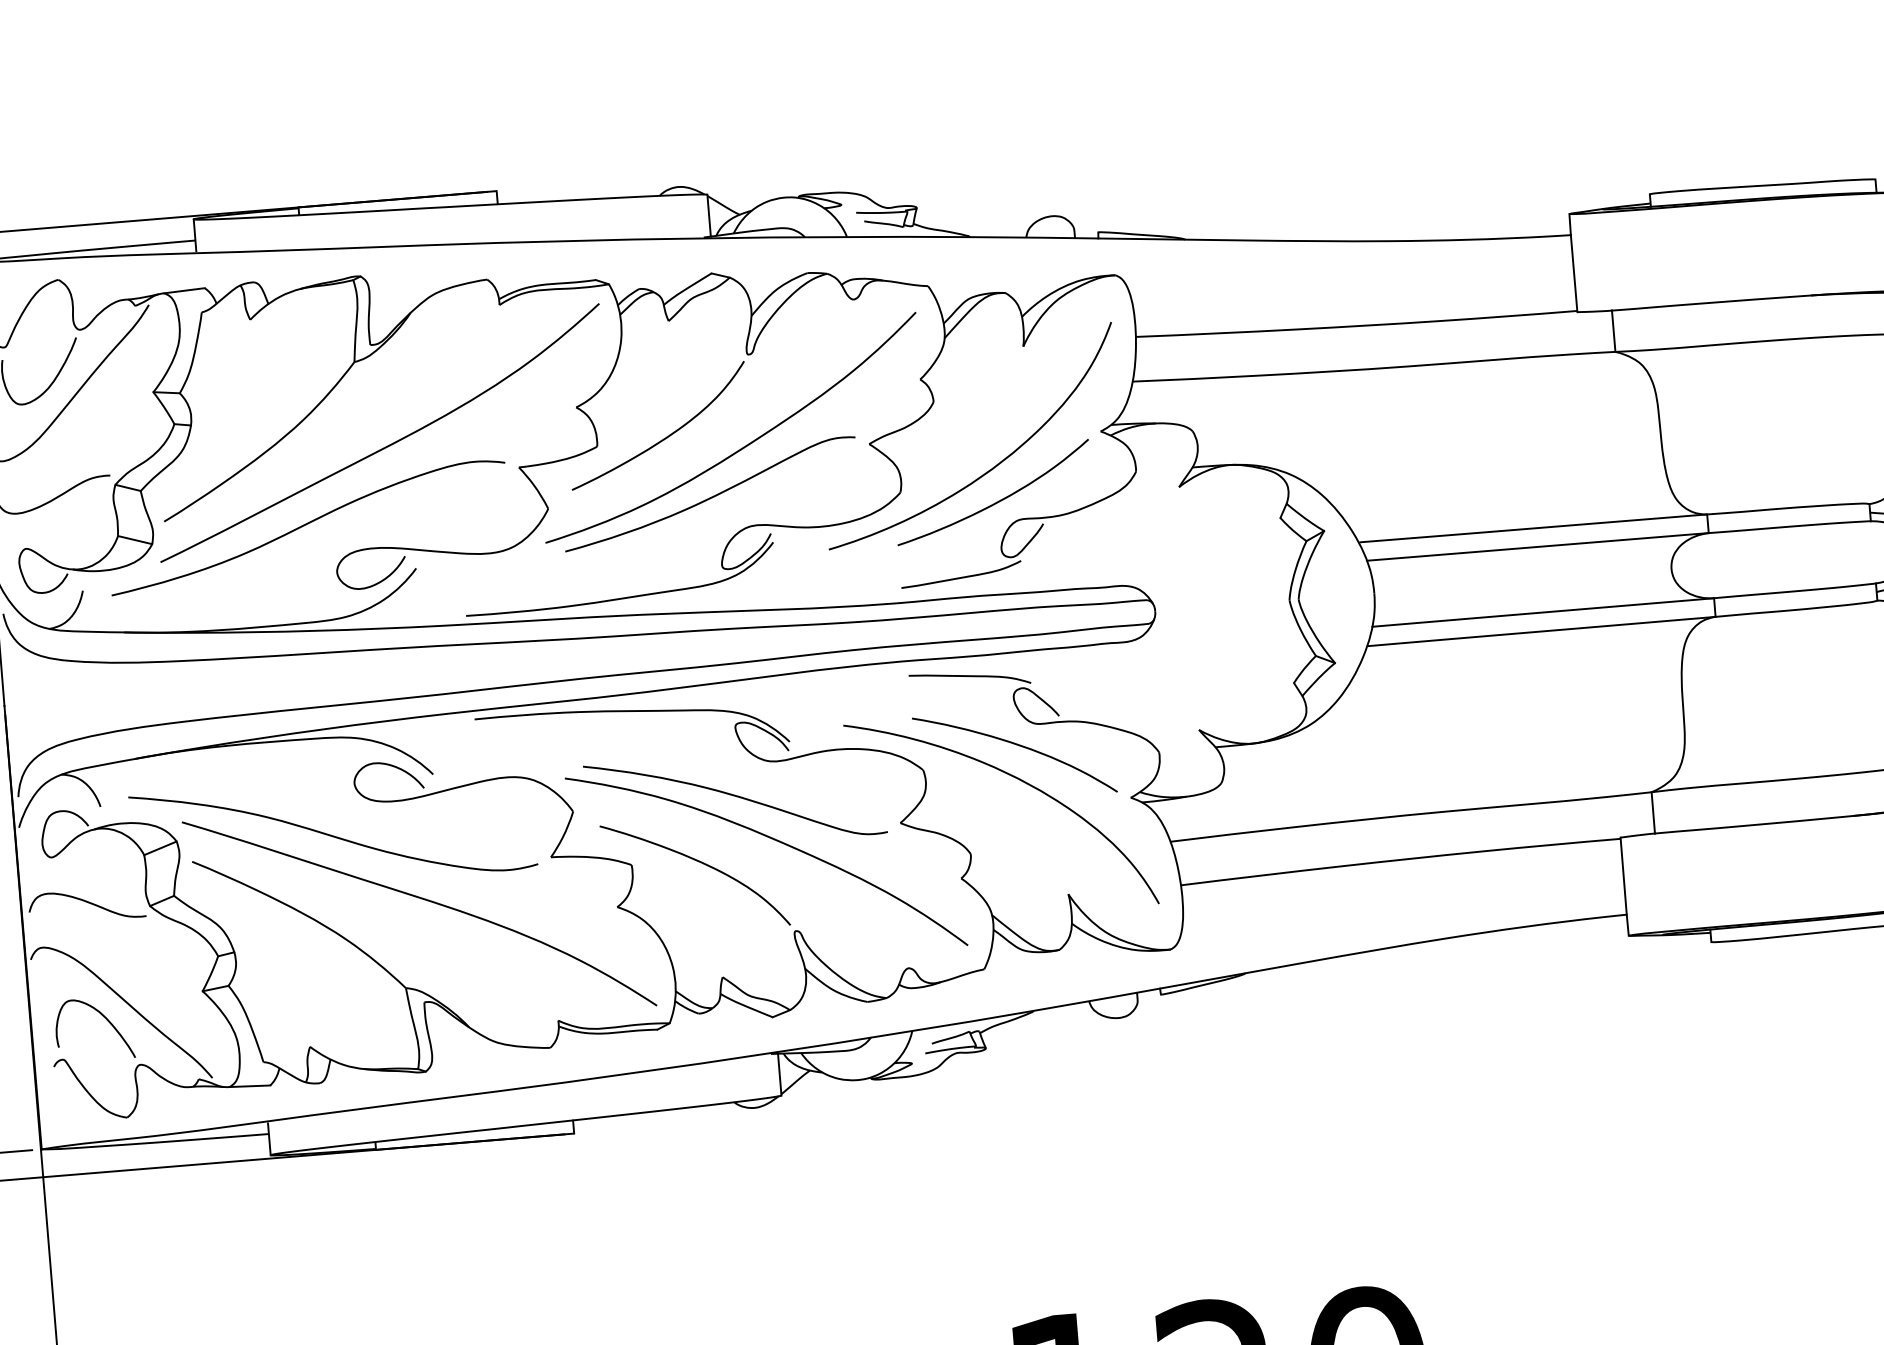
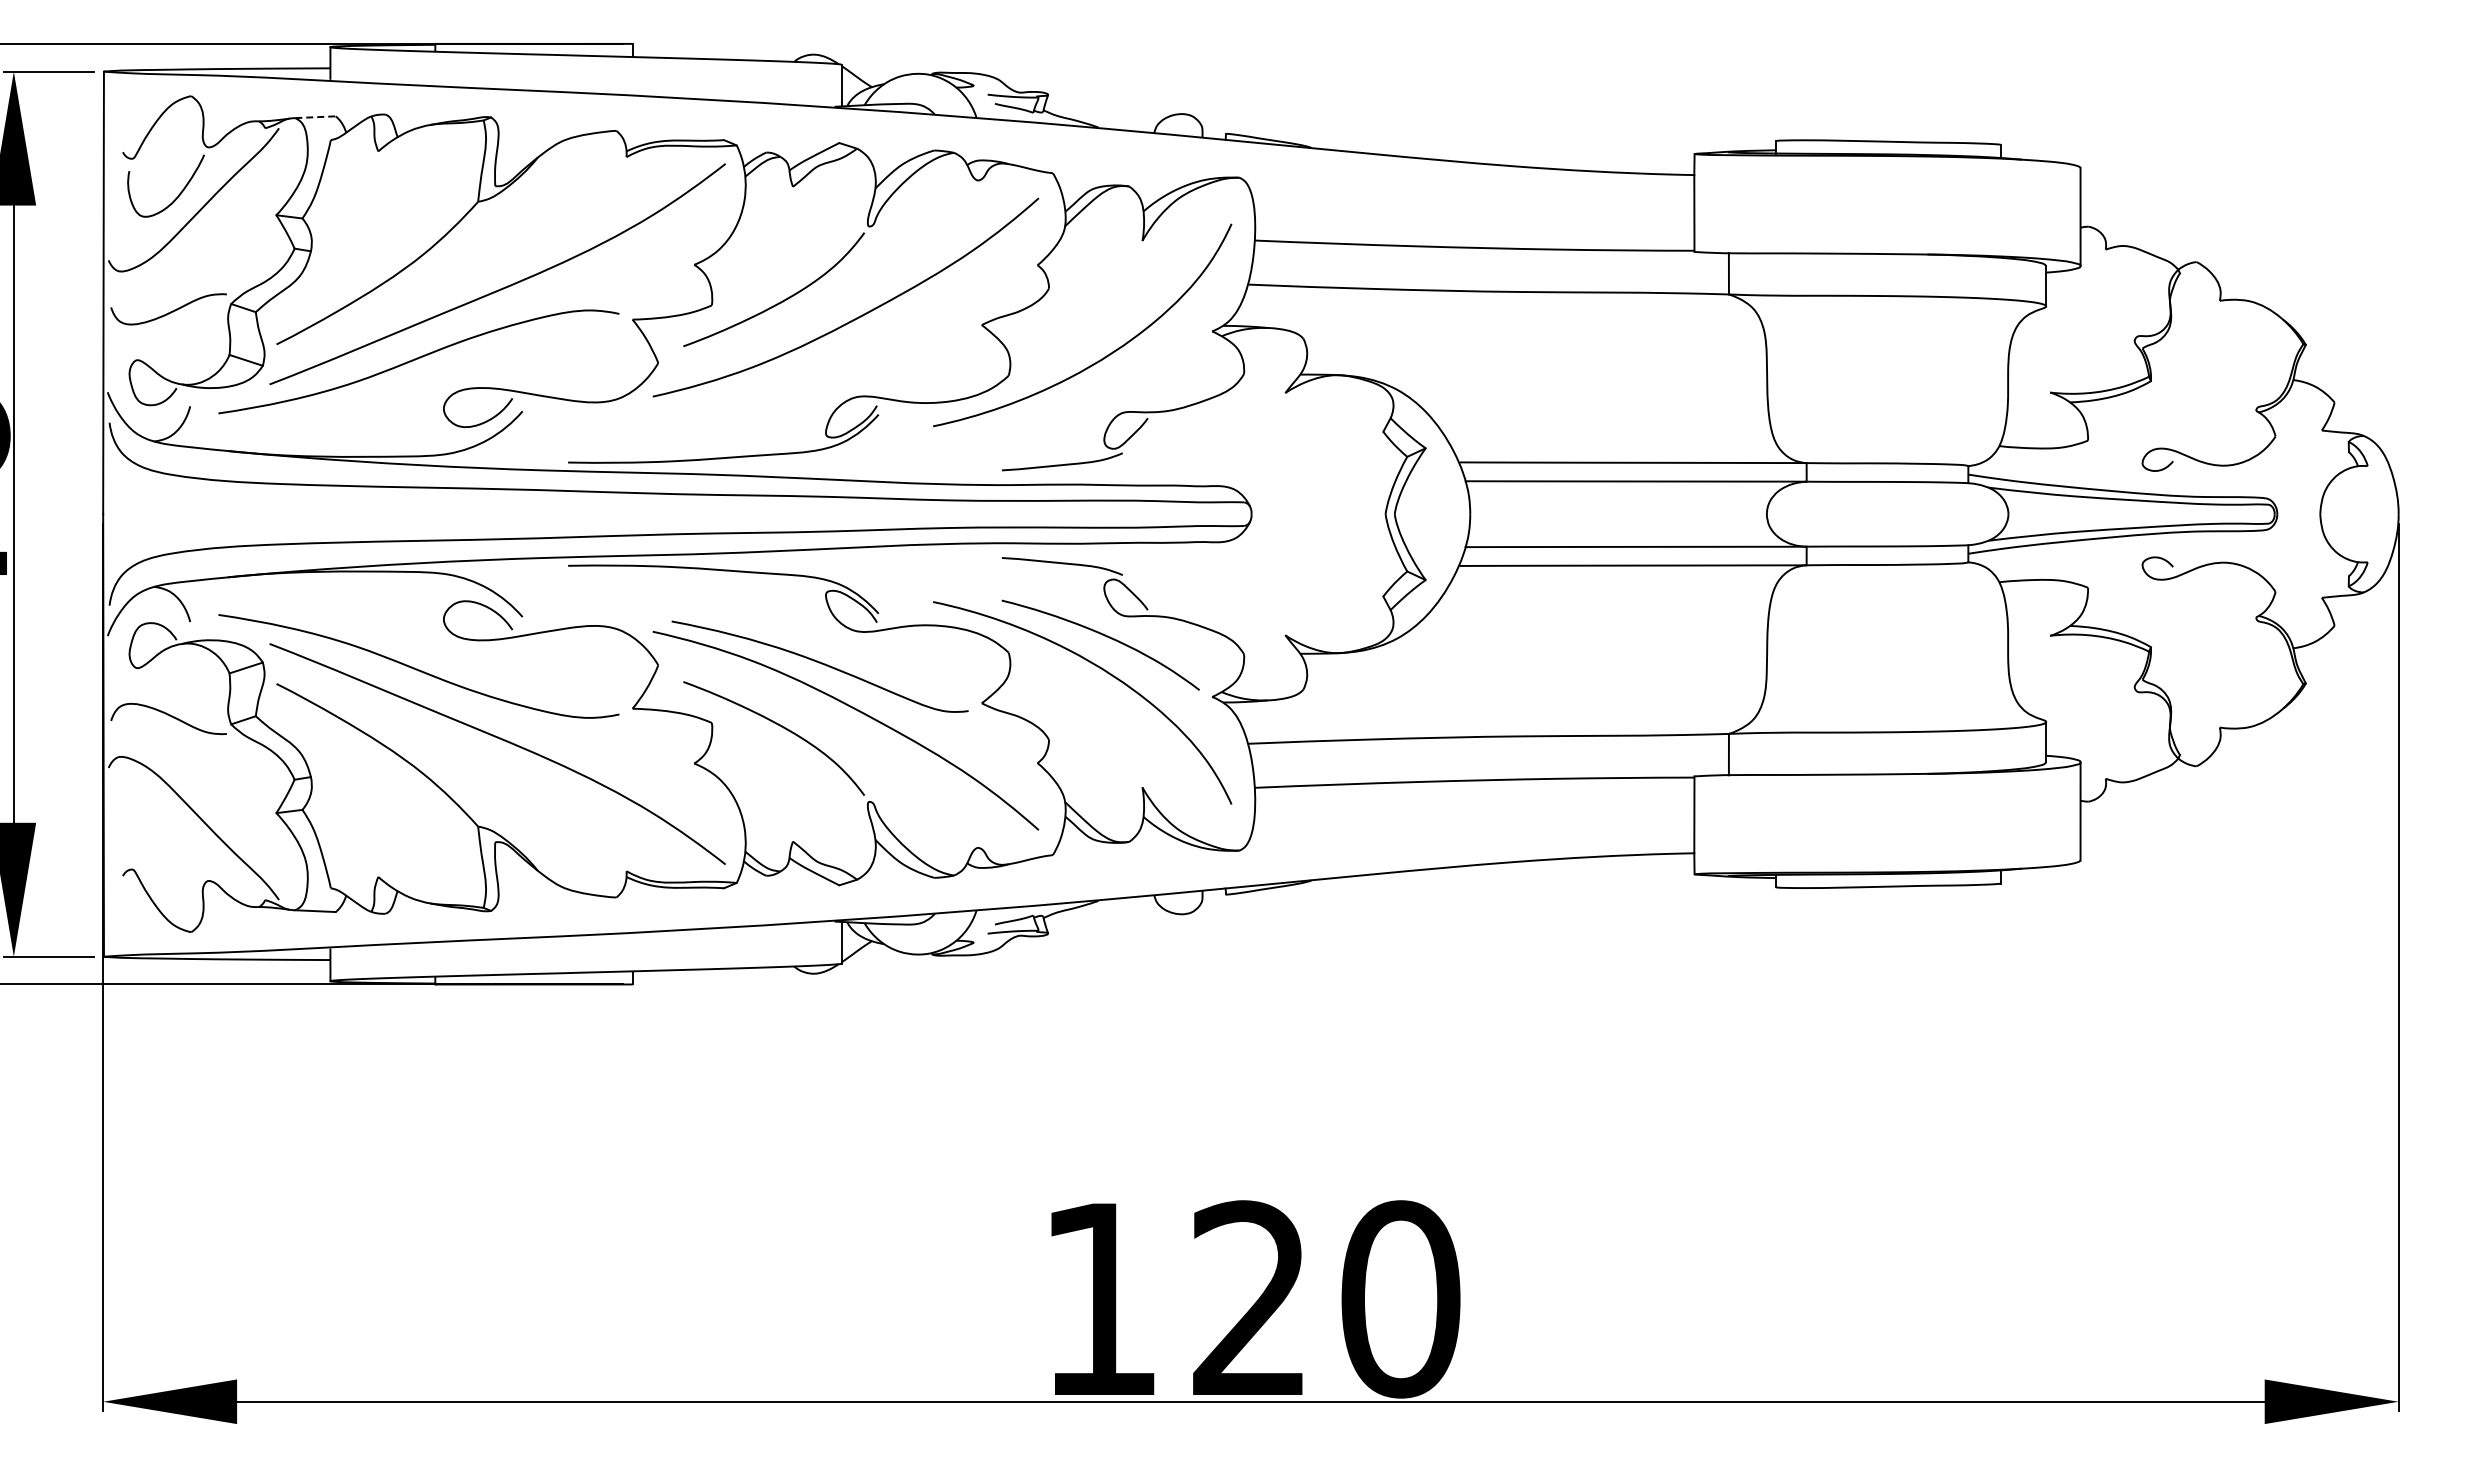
line: (184, 291) -> (315, 117), solid -> dashed
curve: (709, 496) -> (819, 364), removed
curve: (998, 500) -> (1105, 391), removed
curve: (103, 1016) -> (175, 830), removed

